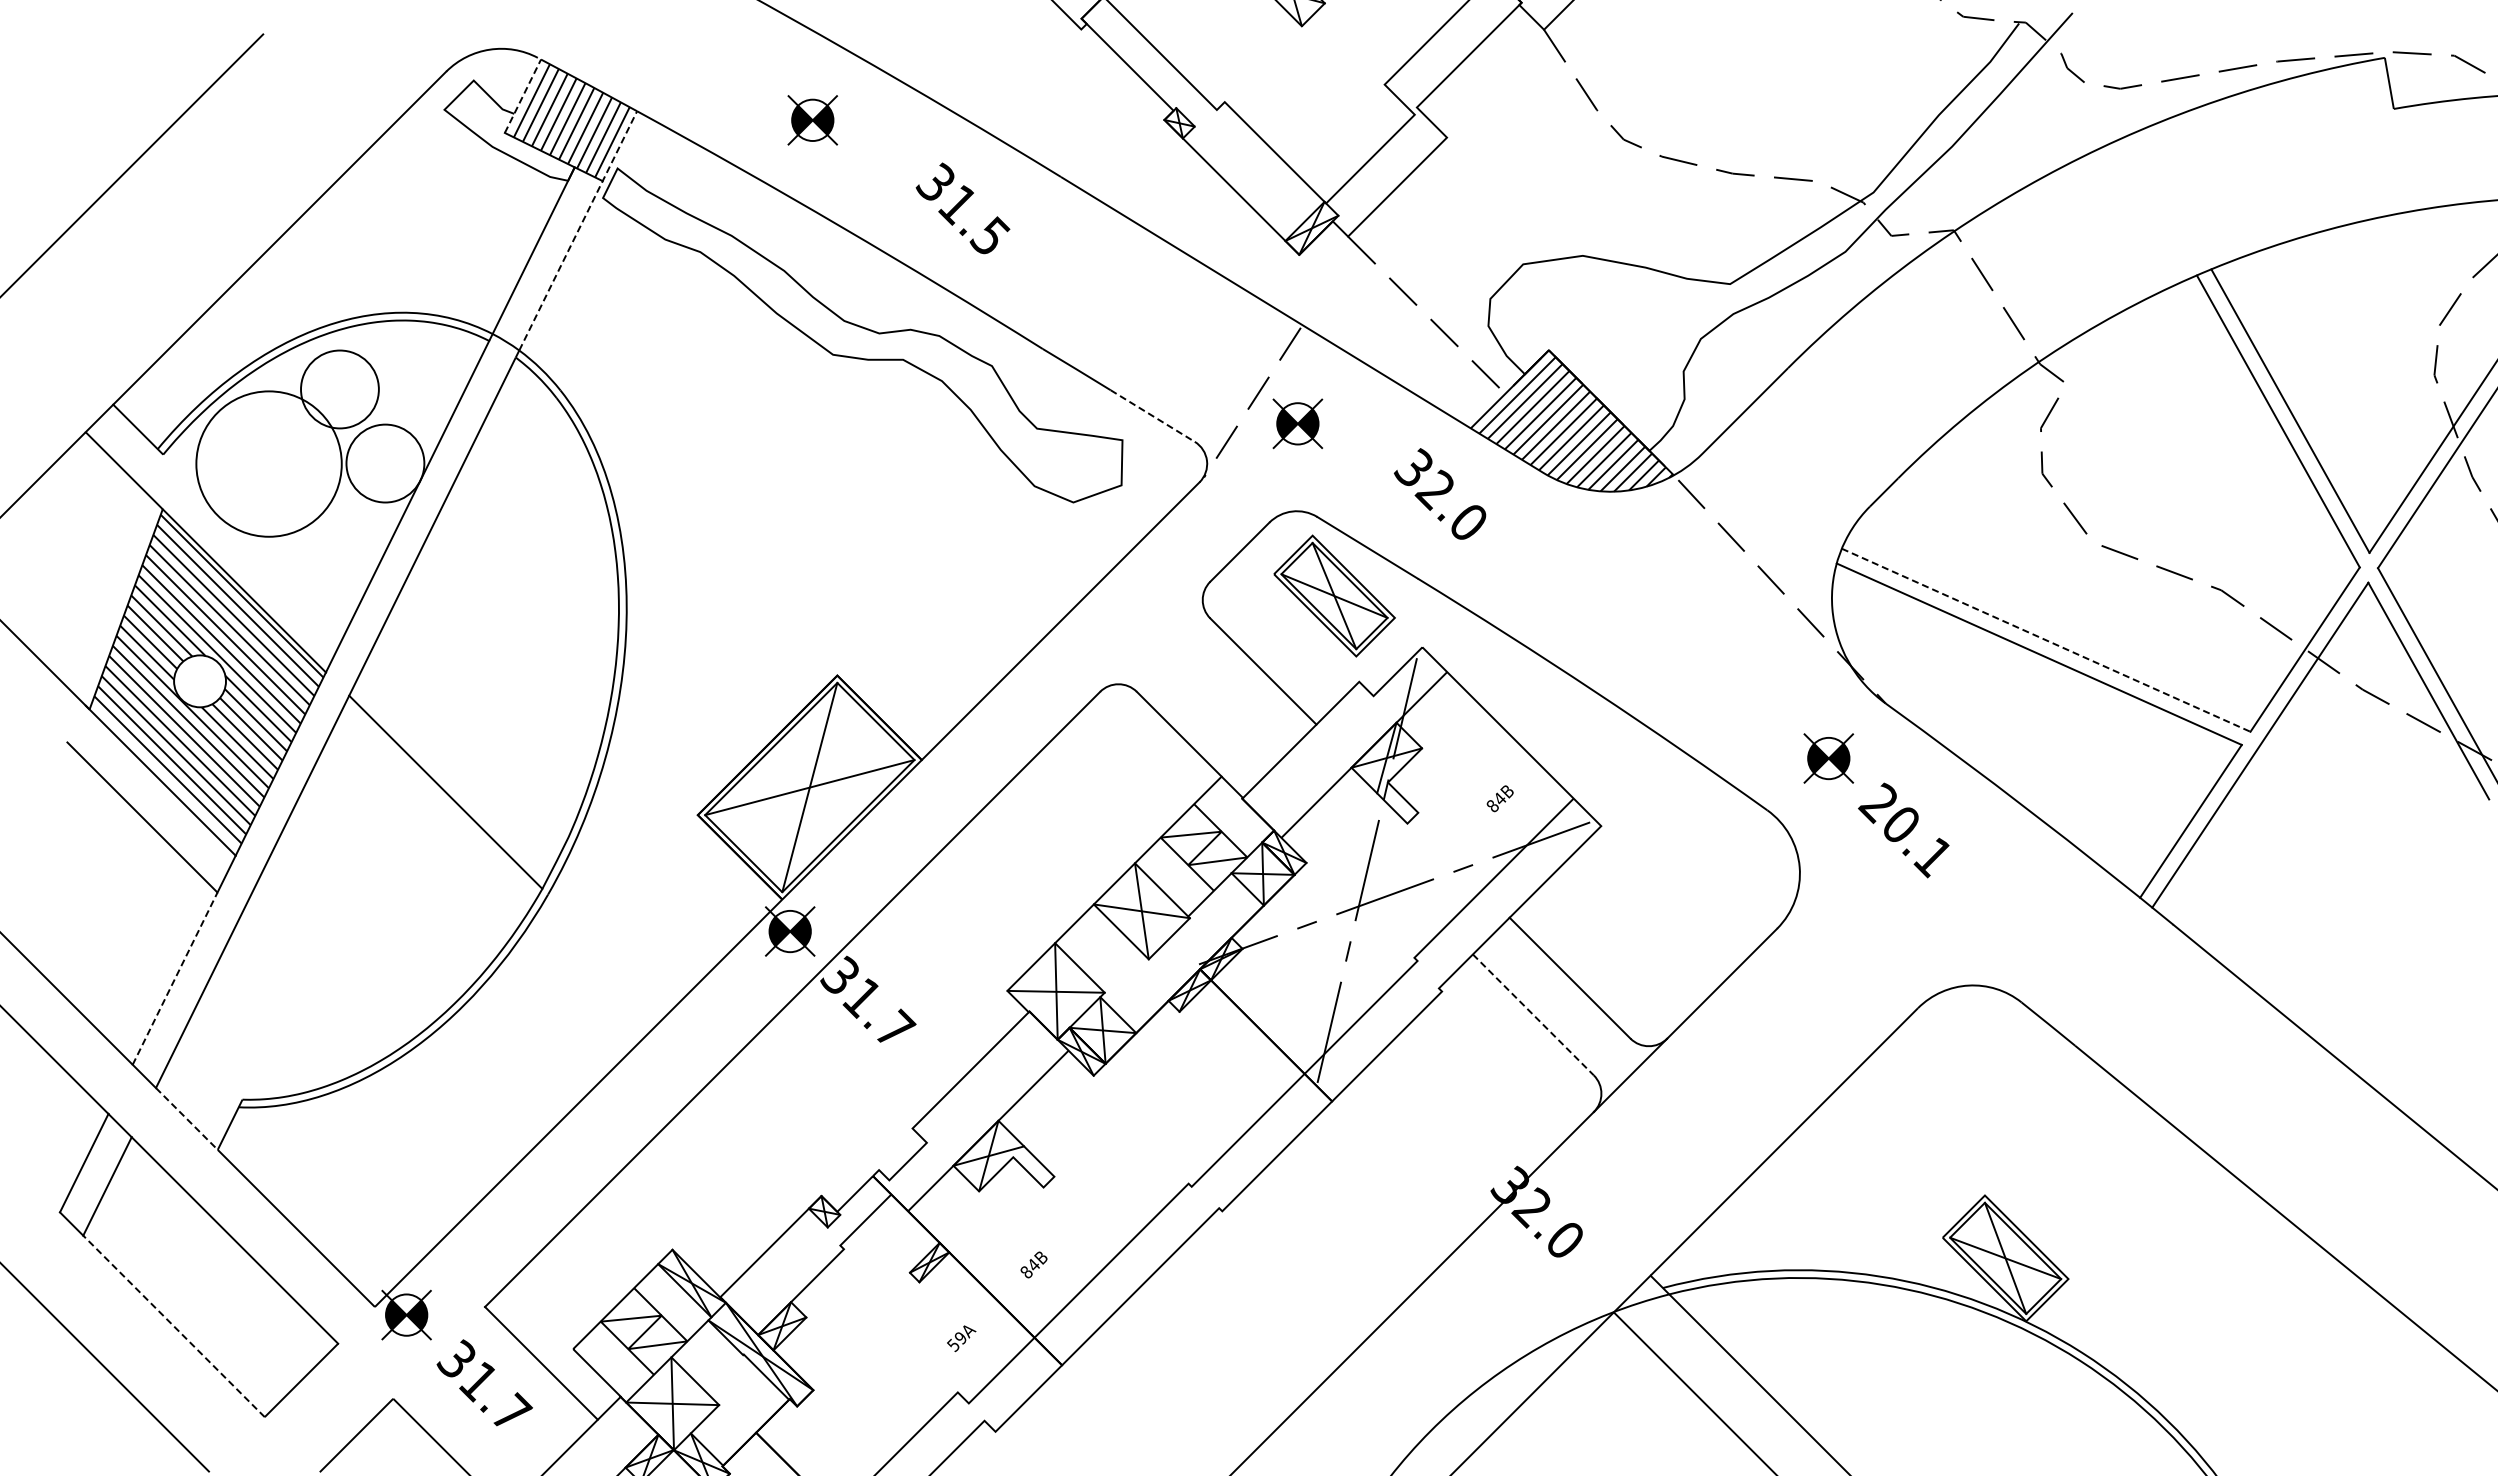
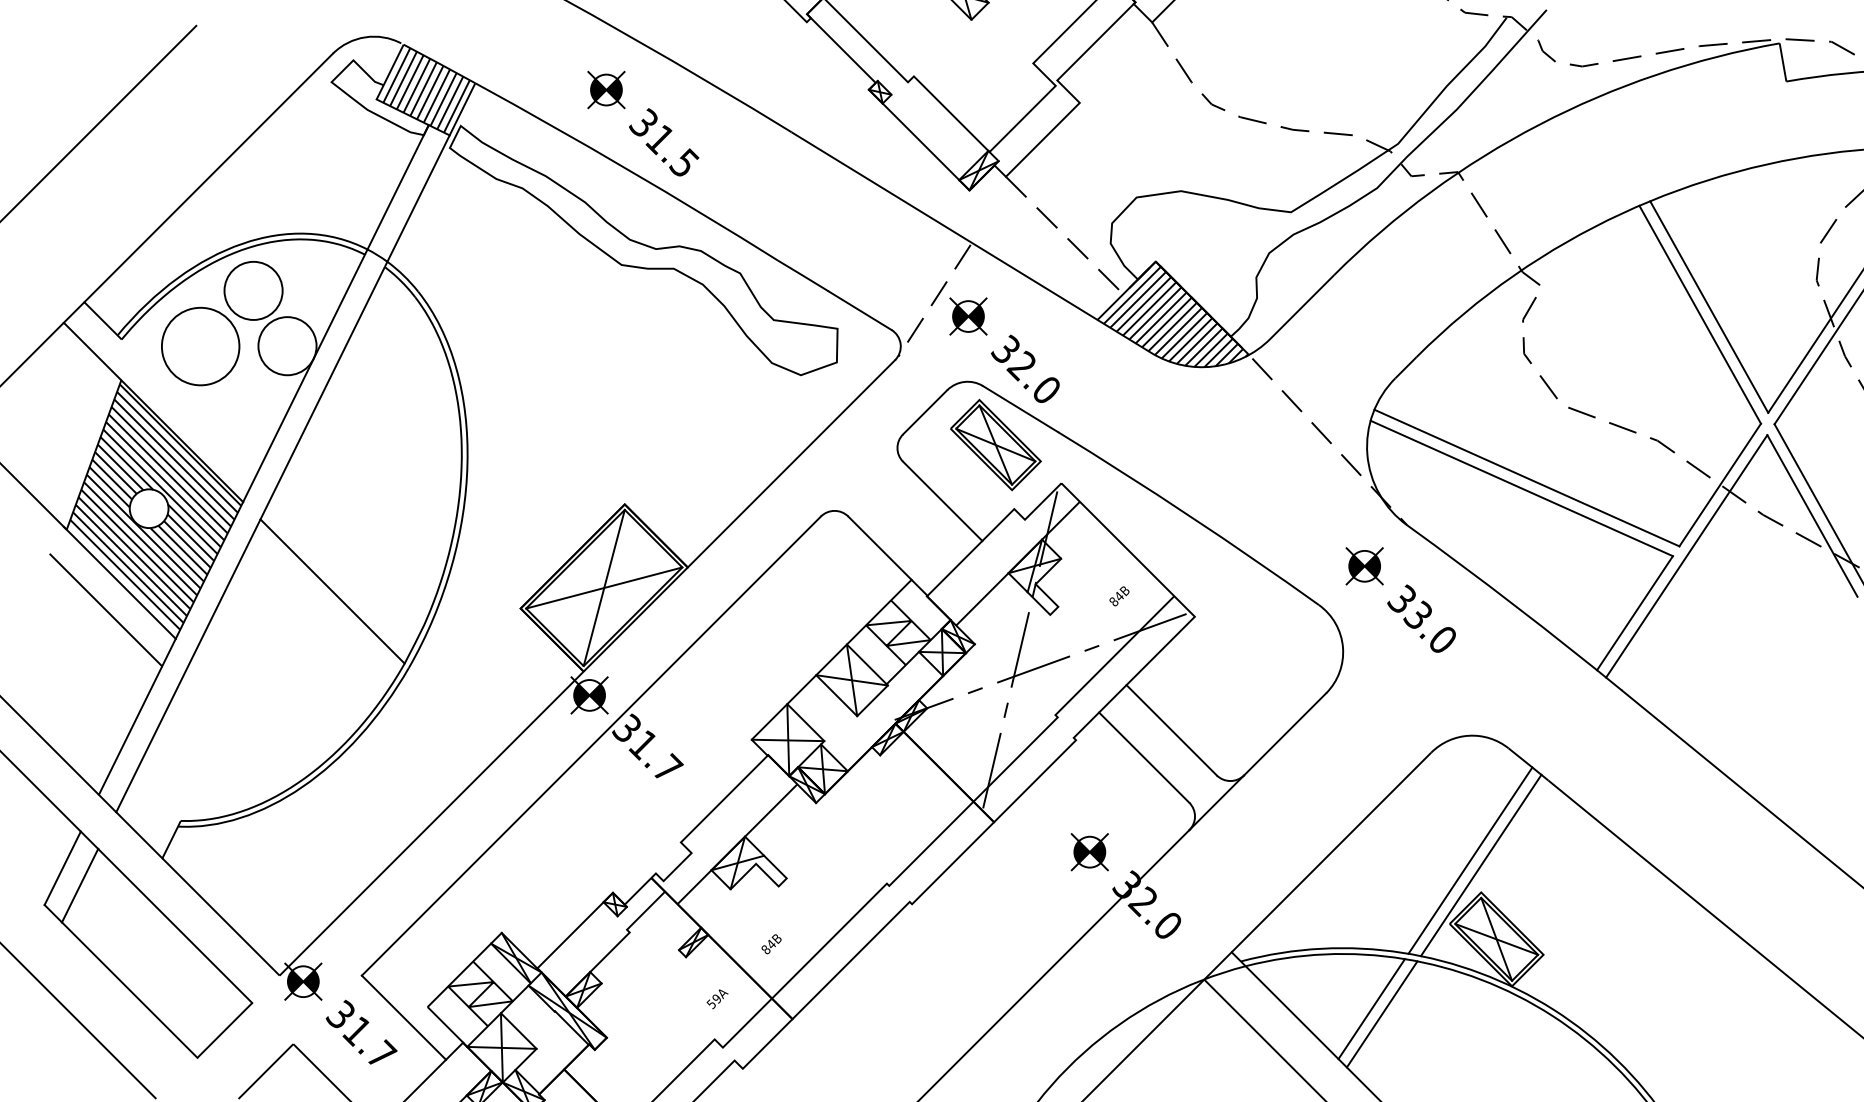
line: (522, 96) -> (389, 72), dashed -> solid
text: (962, 208) -> (663, 142), moved
line: (578, 230) -> (431, 172), dashed -> solid
line: (1153, 416) -> (860, 311), dashed -> solid
circle: (269, 464) -> (200, 346), size x0.71
text: (1439, 493) -> (1024, 368), moved
line: (2046, 640) -> (1527, 478), dashed -> solid
text: (1904, 830) -> (1421, 620), 20.1 -> 33.0
line: (175, 978) -> (130, 730), dashed -> solid
line: (1533, 1015) -> (1144, 758), dashed -> solid
line: (186, 1118) -> (139, 834), dashed -> solid
part: (1460, 1141) -> (1089, 852), added
line: (1970, 1152) -> (1470, 860), added
line: (1984, 1158) -> (1480, 864), added
line: (173, 1326) -> (129, 990), dashed -> solid
line: (1837, 1351) -> (1371, 1008), added
line: (1851, 1358) -> (1381, 1014), added

